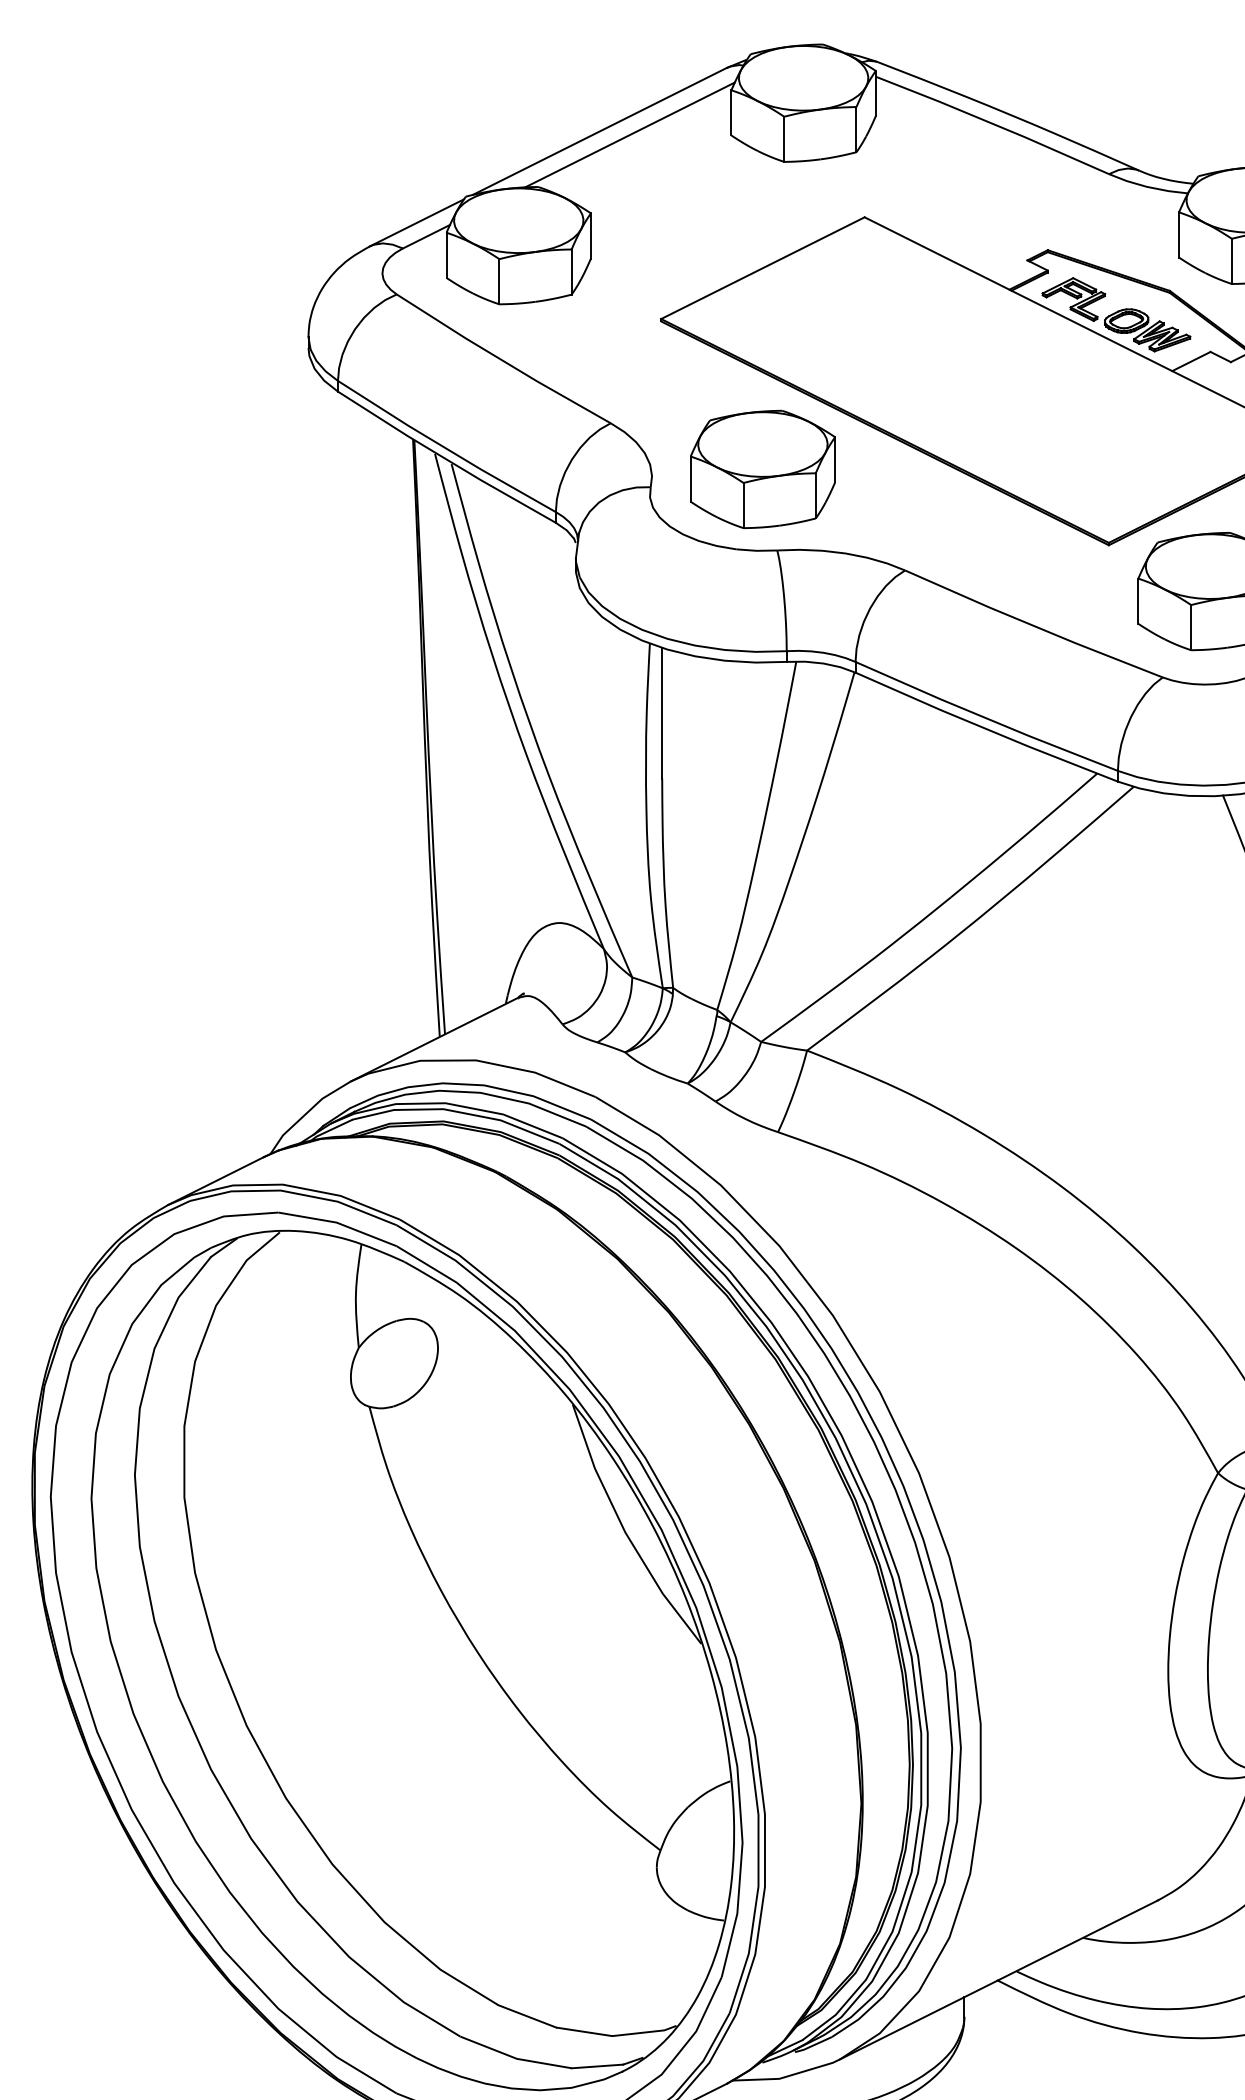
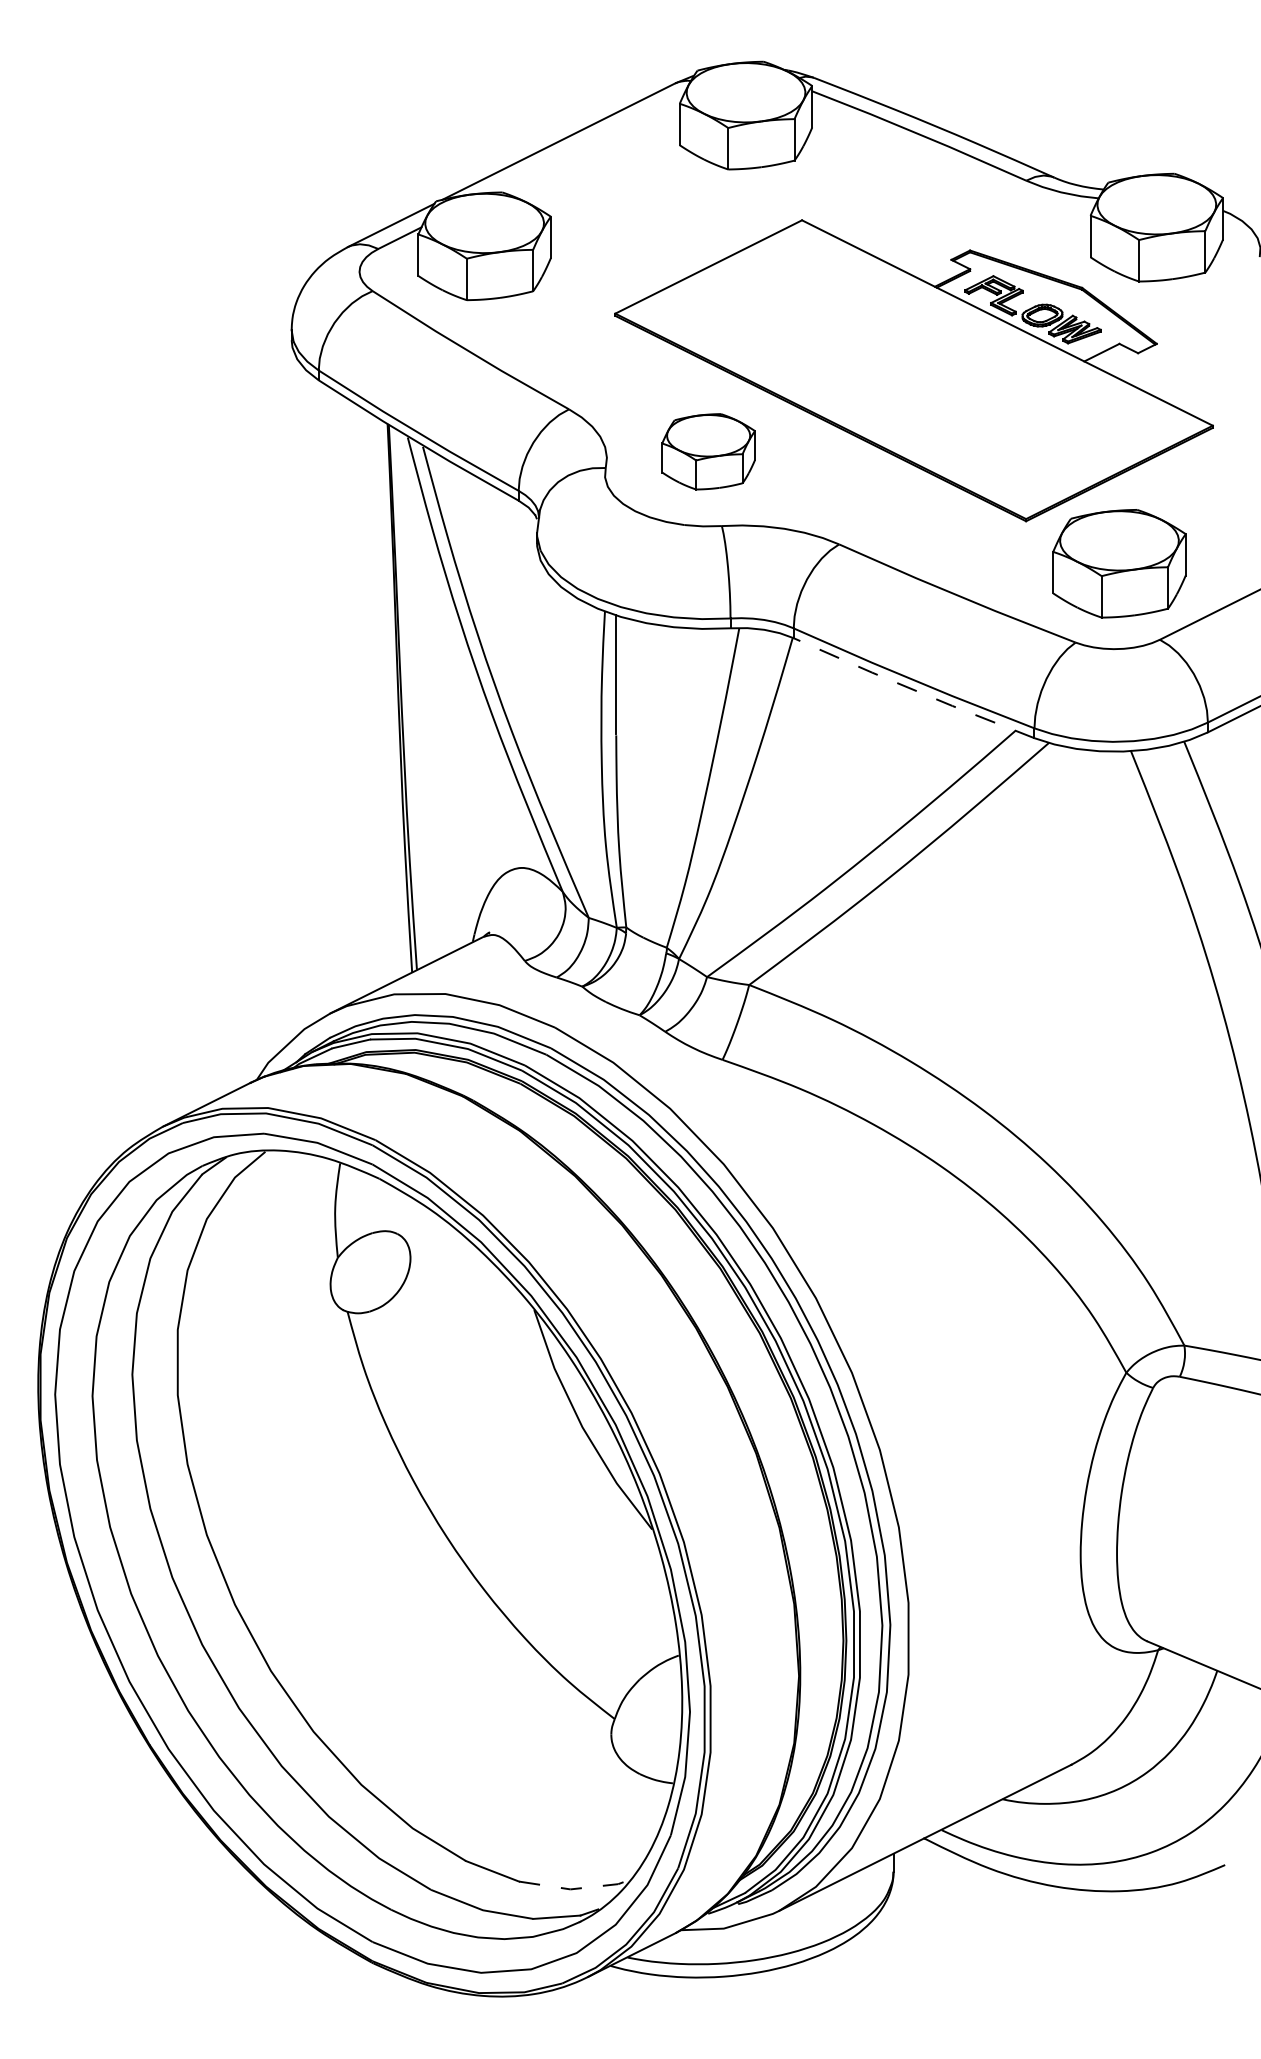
line: (629, 134) -> (586, 144), removed
part: (762, 469) -> (708, 451), size x0.7
line: (986, 728) -> (913, 689), solid -> dashed
line: (617, 2035) -> (575, 1888), solid -> dashed

